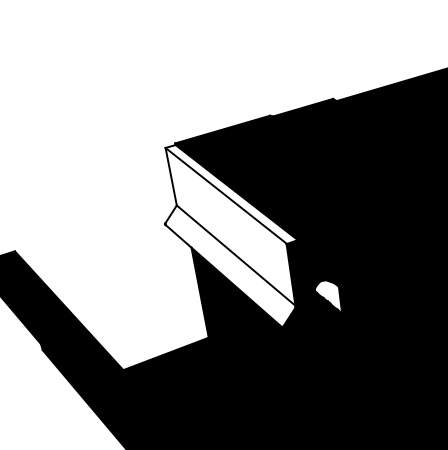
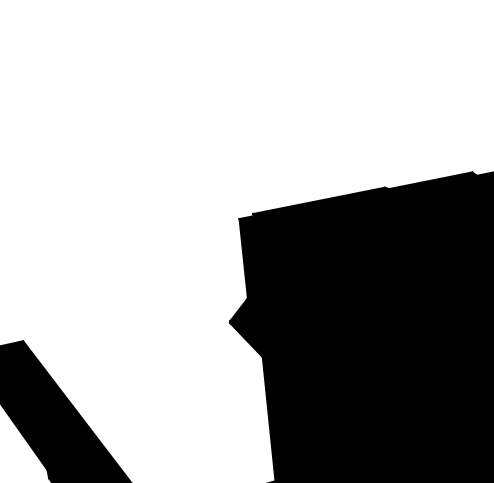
fill: (231, 236) -> (318, 346), added
fill: (328, 296) -> (442, 439), added

